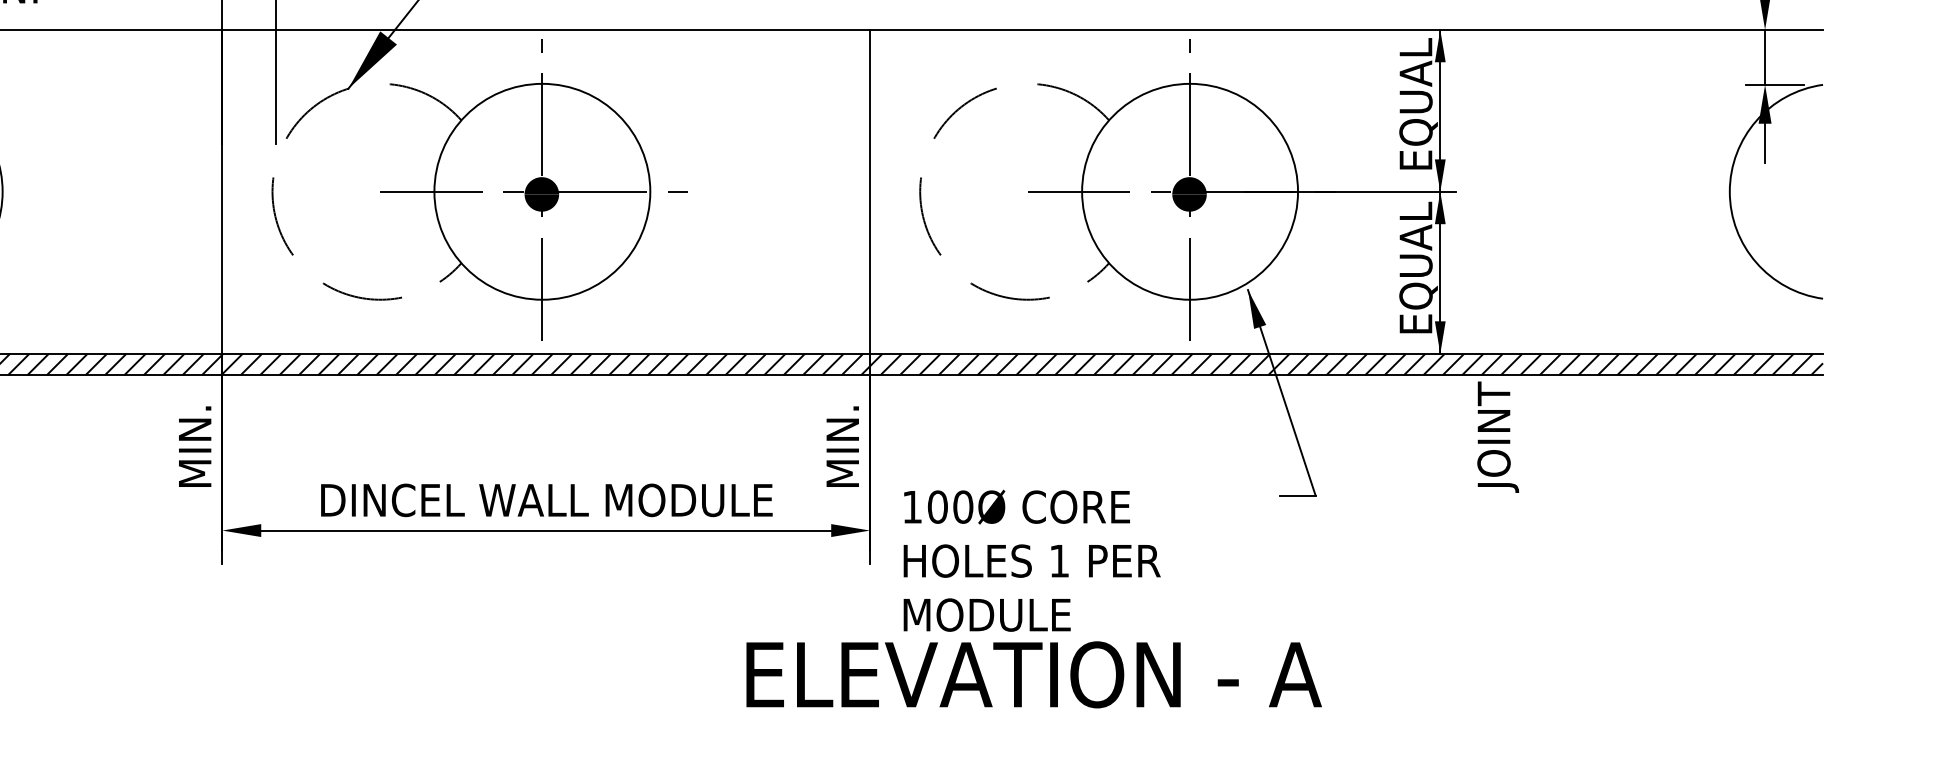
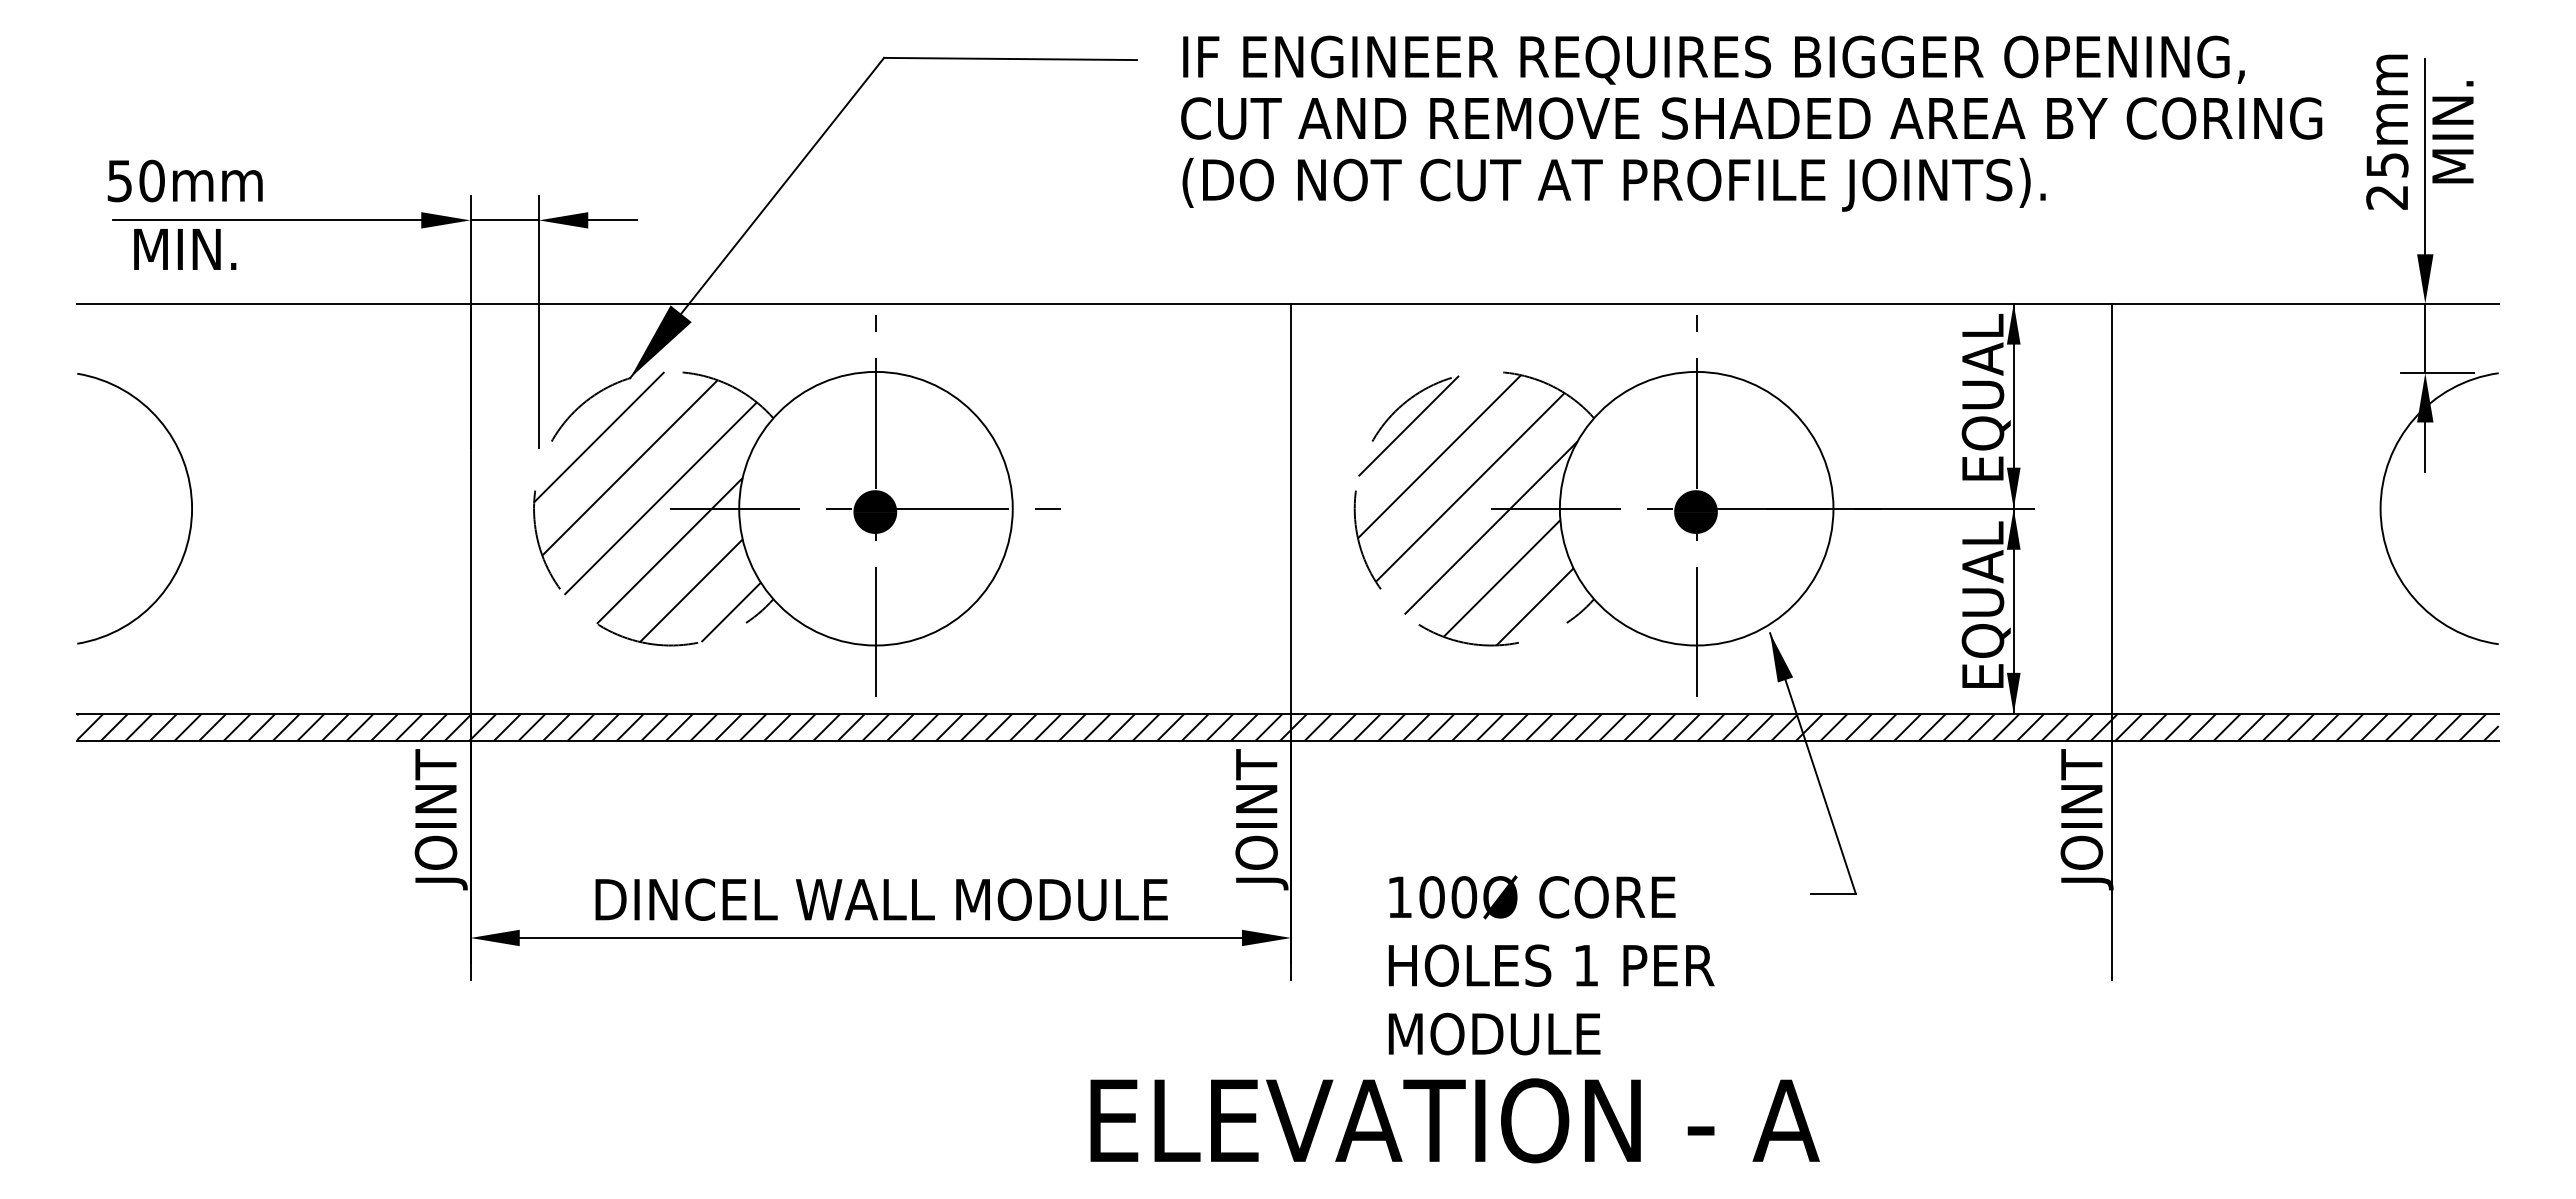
hatch: (362, 190) -> (647, 507), added
hatch: (1009, 193) -> (1467, 510), added
line: (1517, 296) -> (2111, 641), added
text: (198, 437) -> (440, 819), MIN. -> JOINT
text: (846, 437) -> (1261, 819), MIN. -> JOINT
text: (1032, 560) -> (1551, 965), moved
text: (1033, 674) -> (1454, 1120), moved

